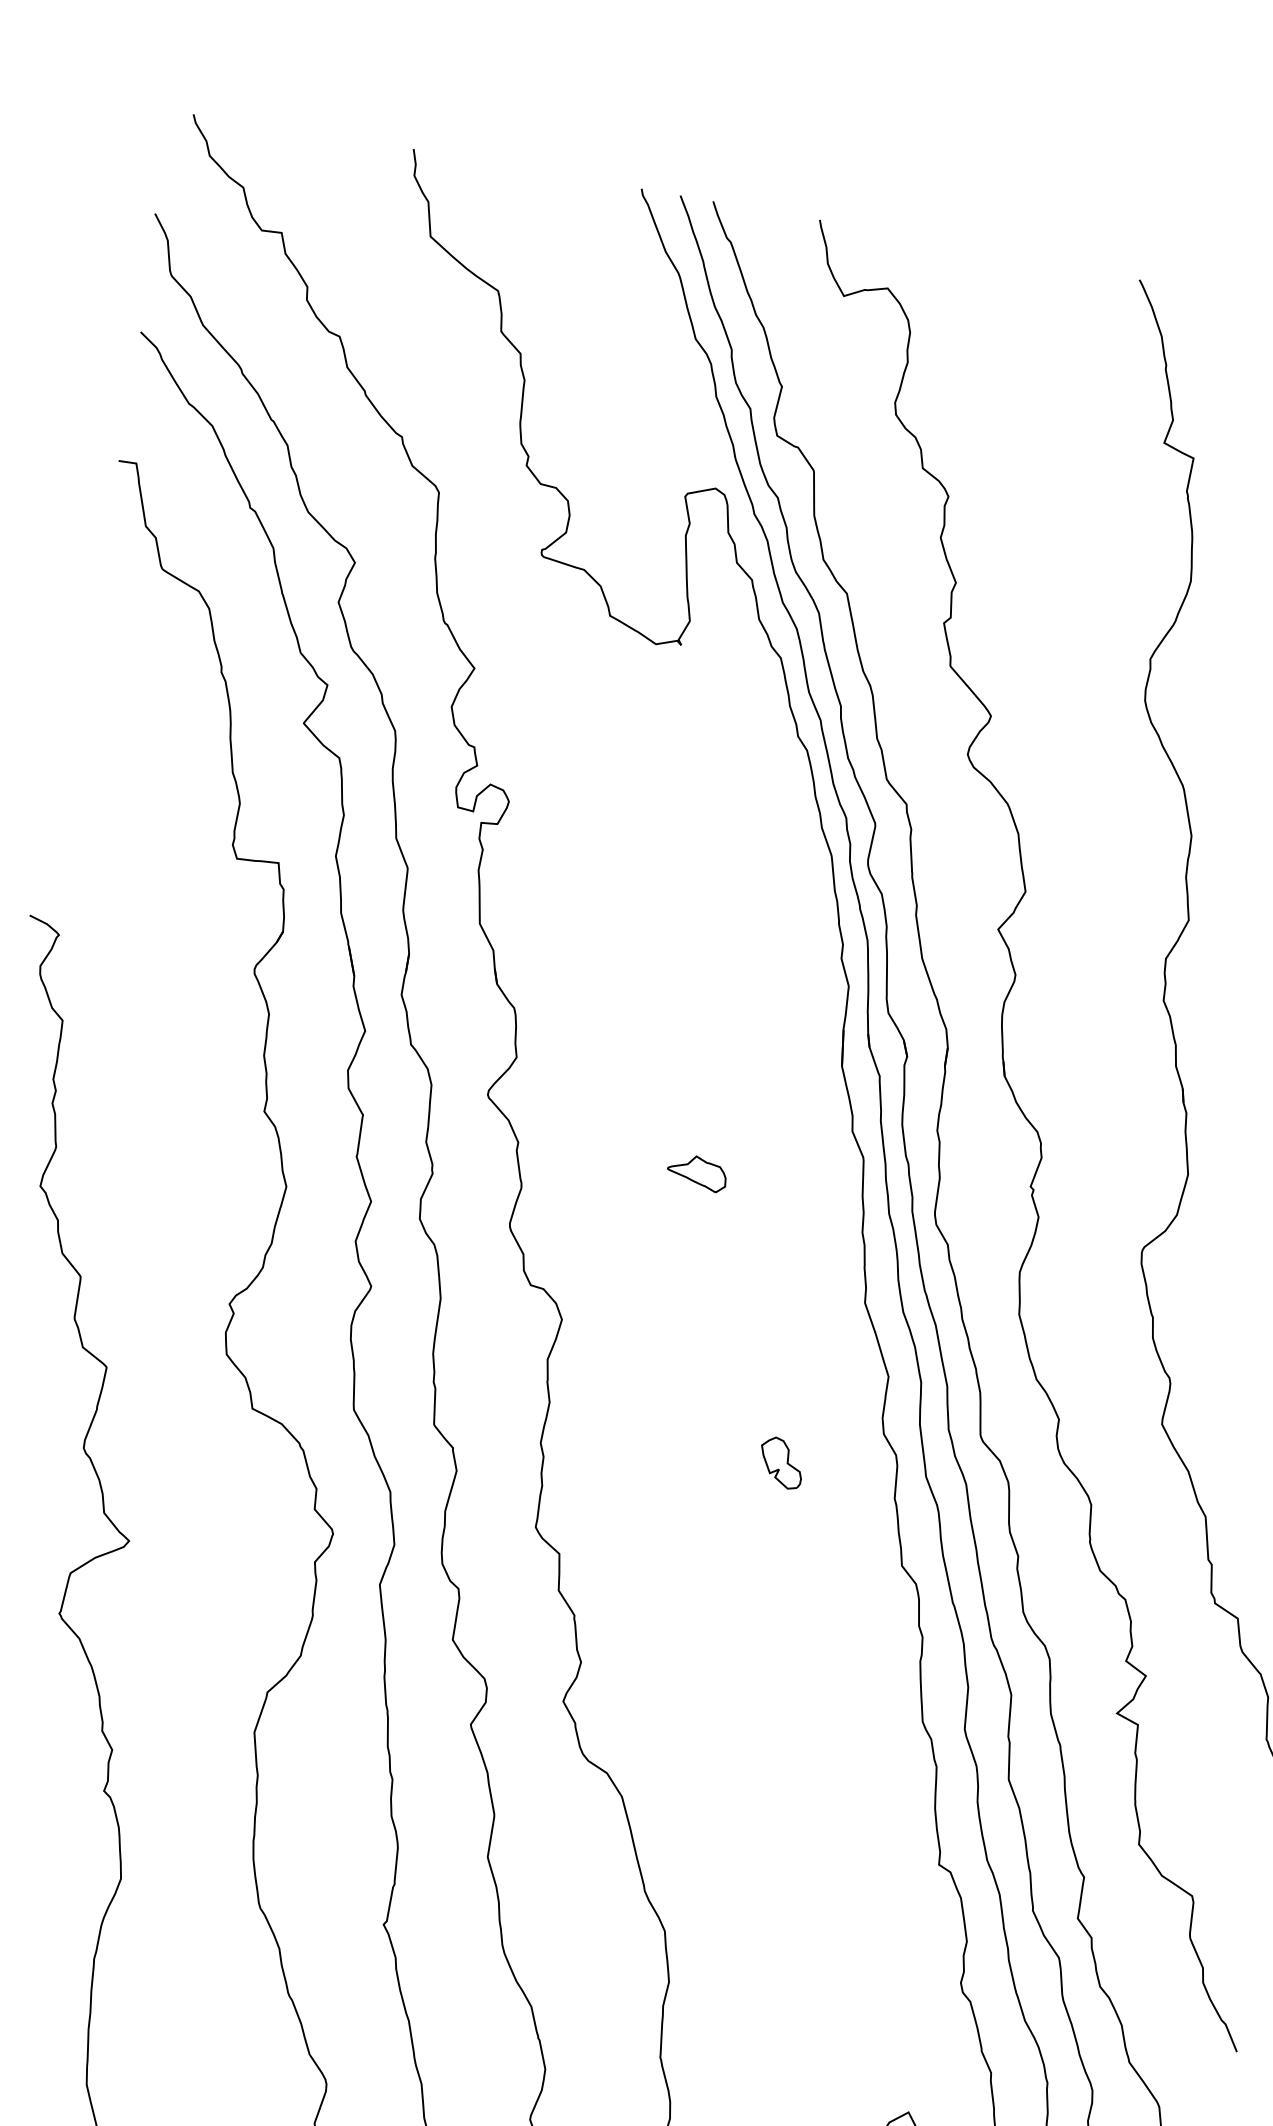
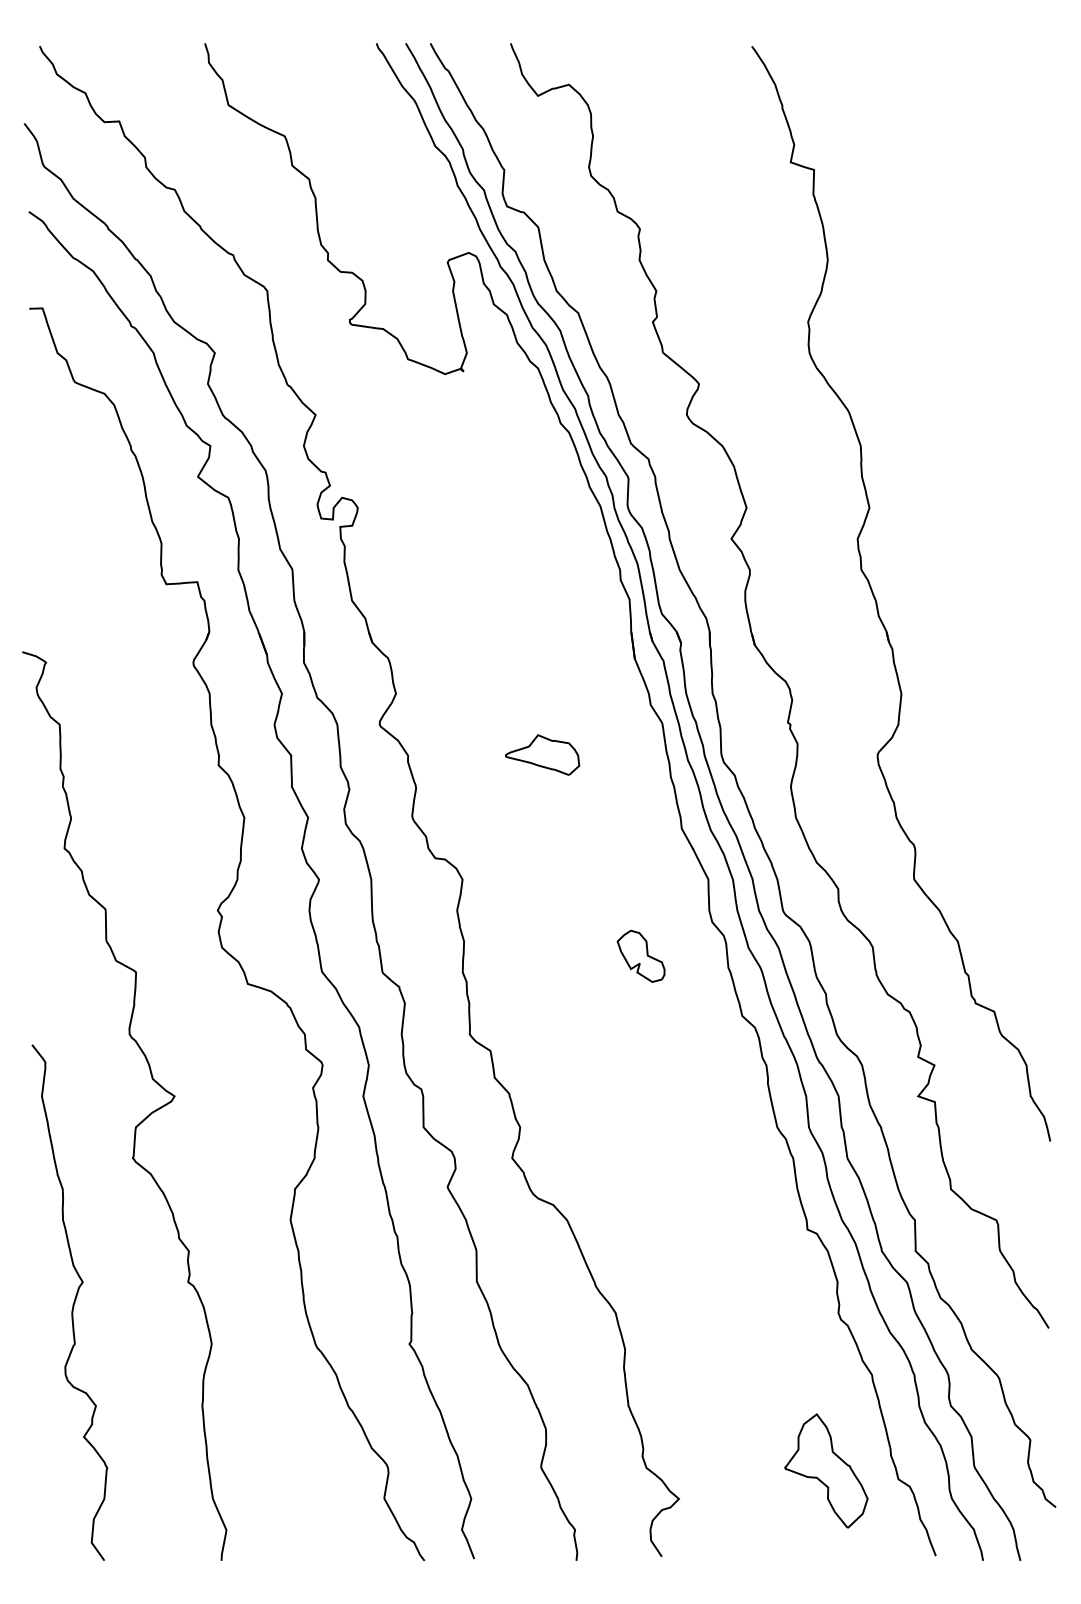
part: (697, 1172) -> (542, 754), size x1.67
part: (780, 1461) -> (640, 955), size x1.43

